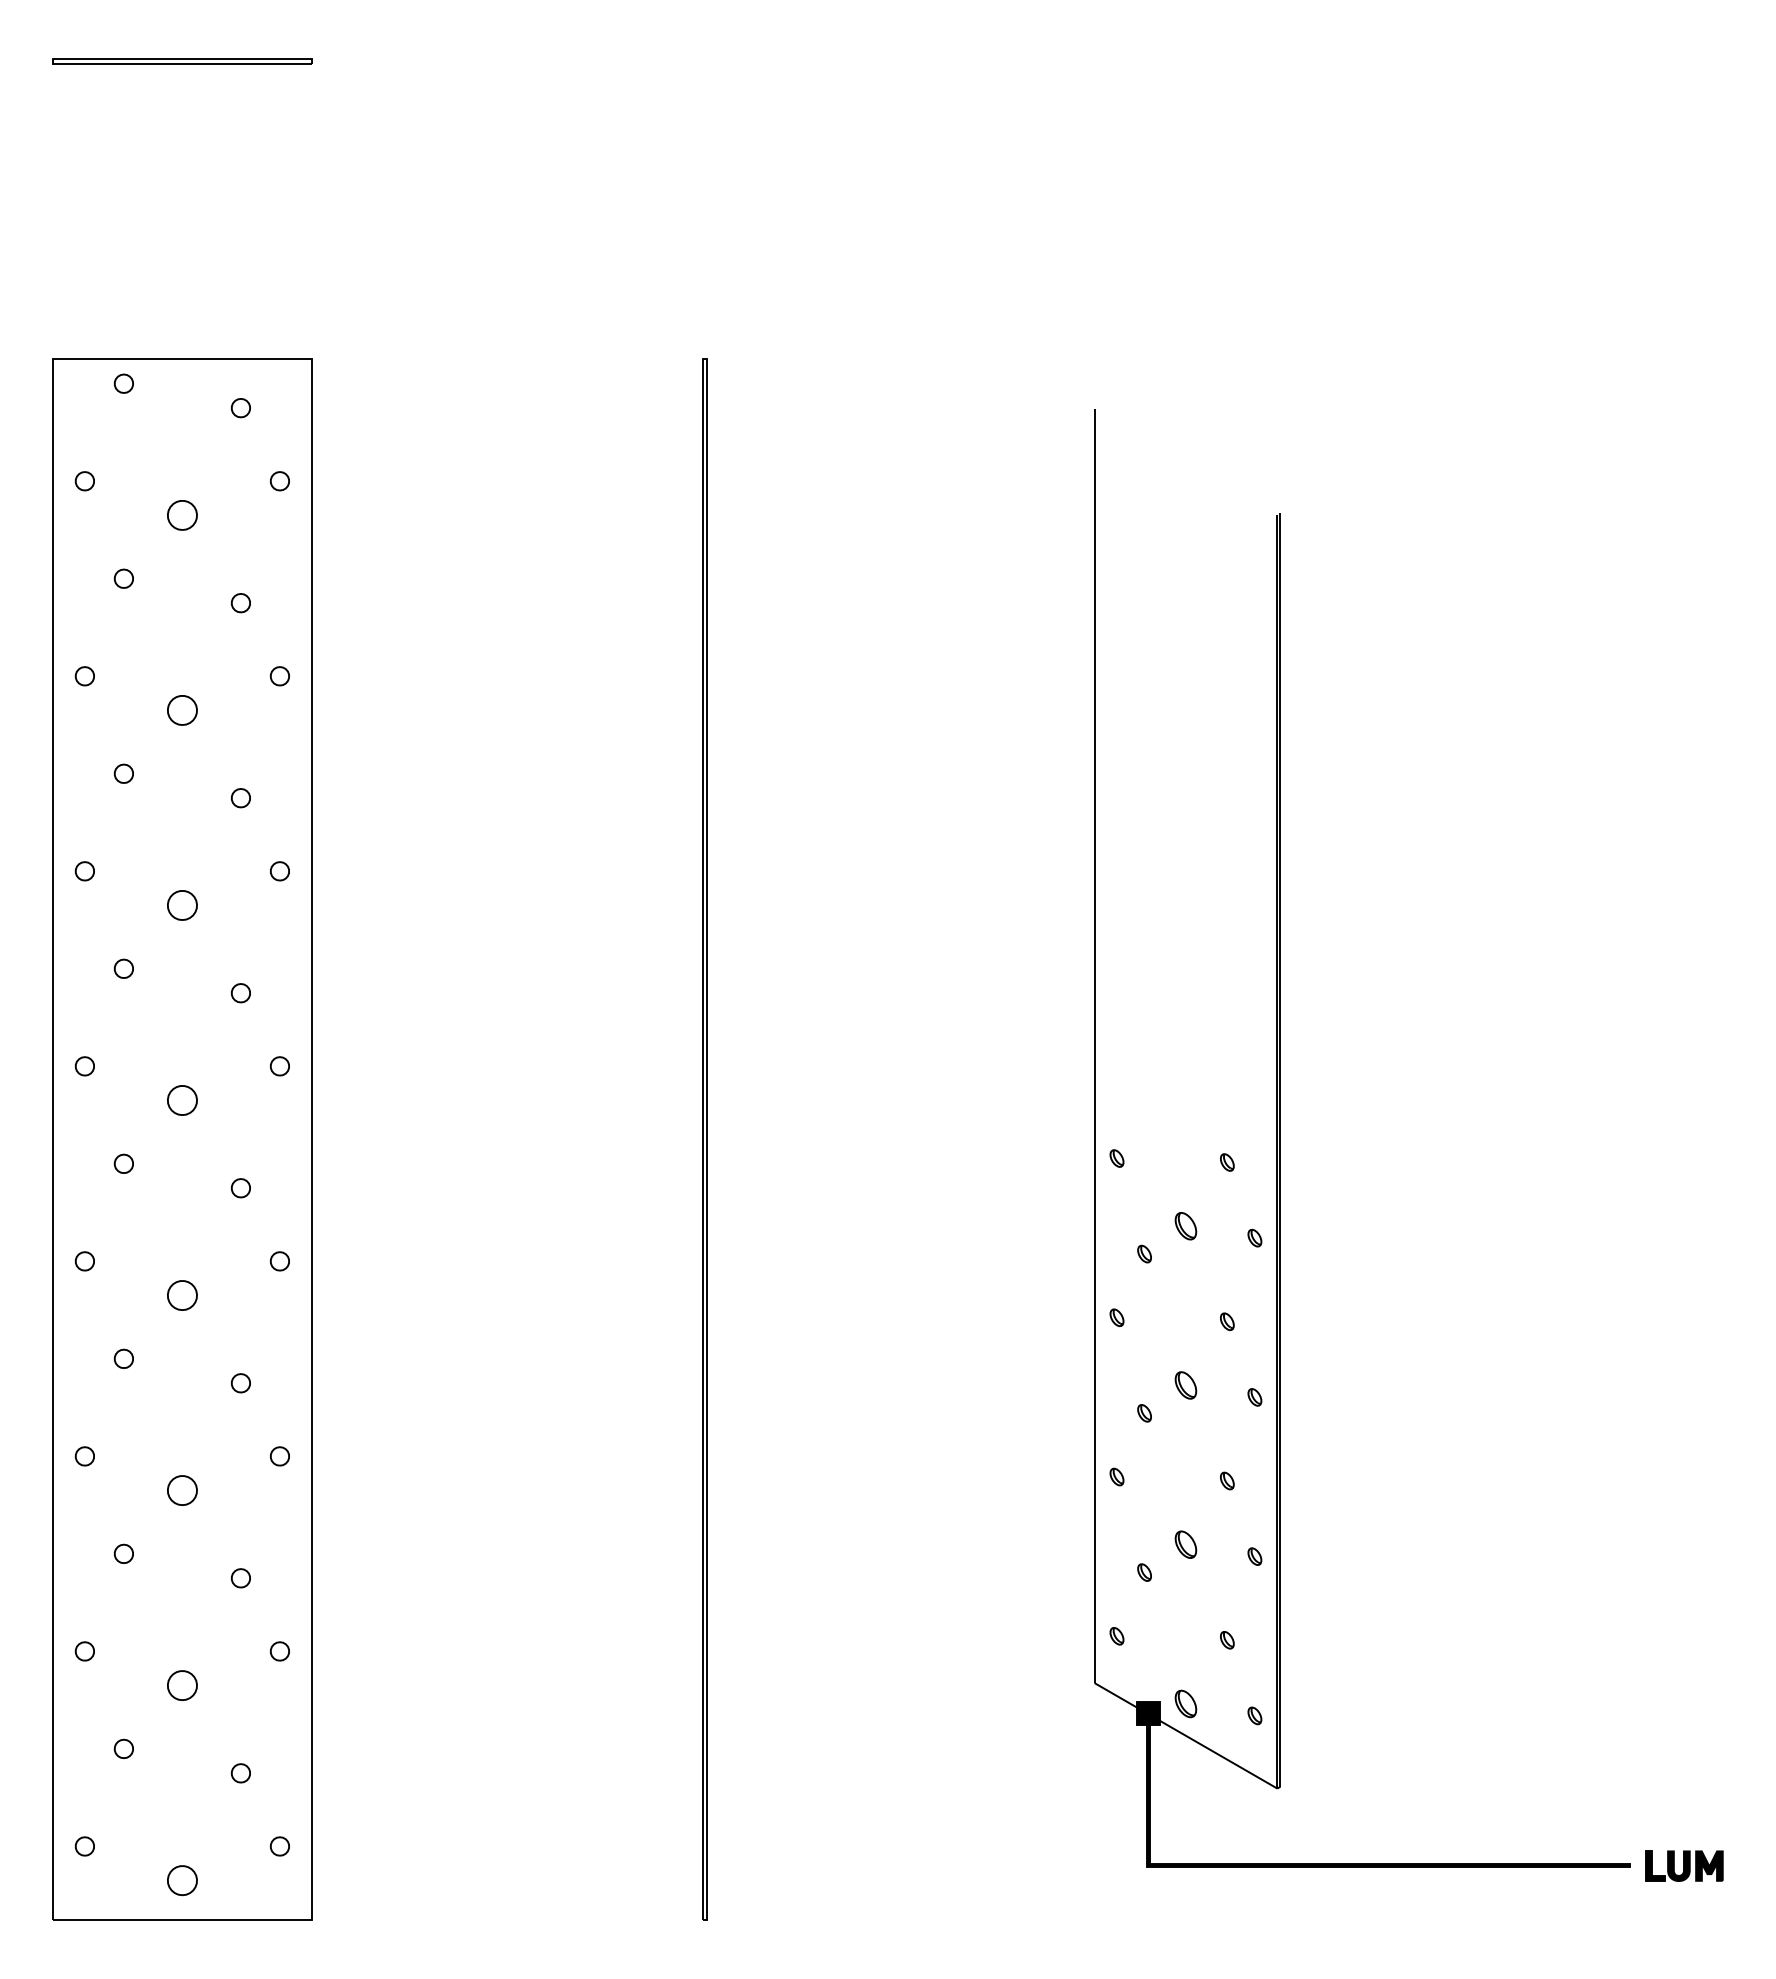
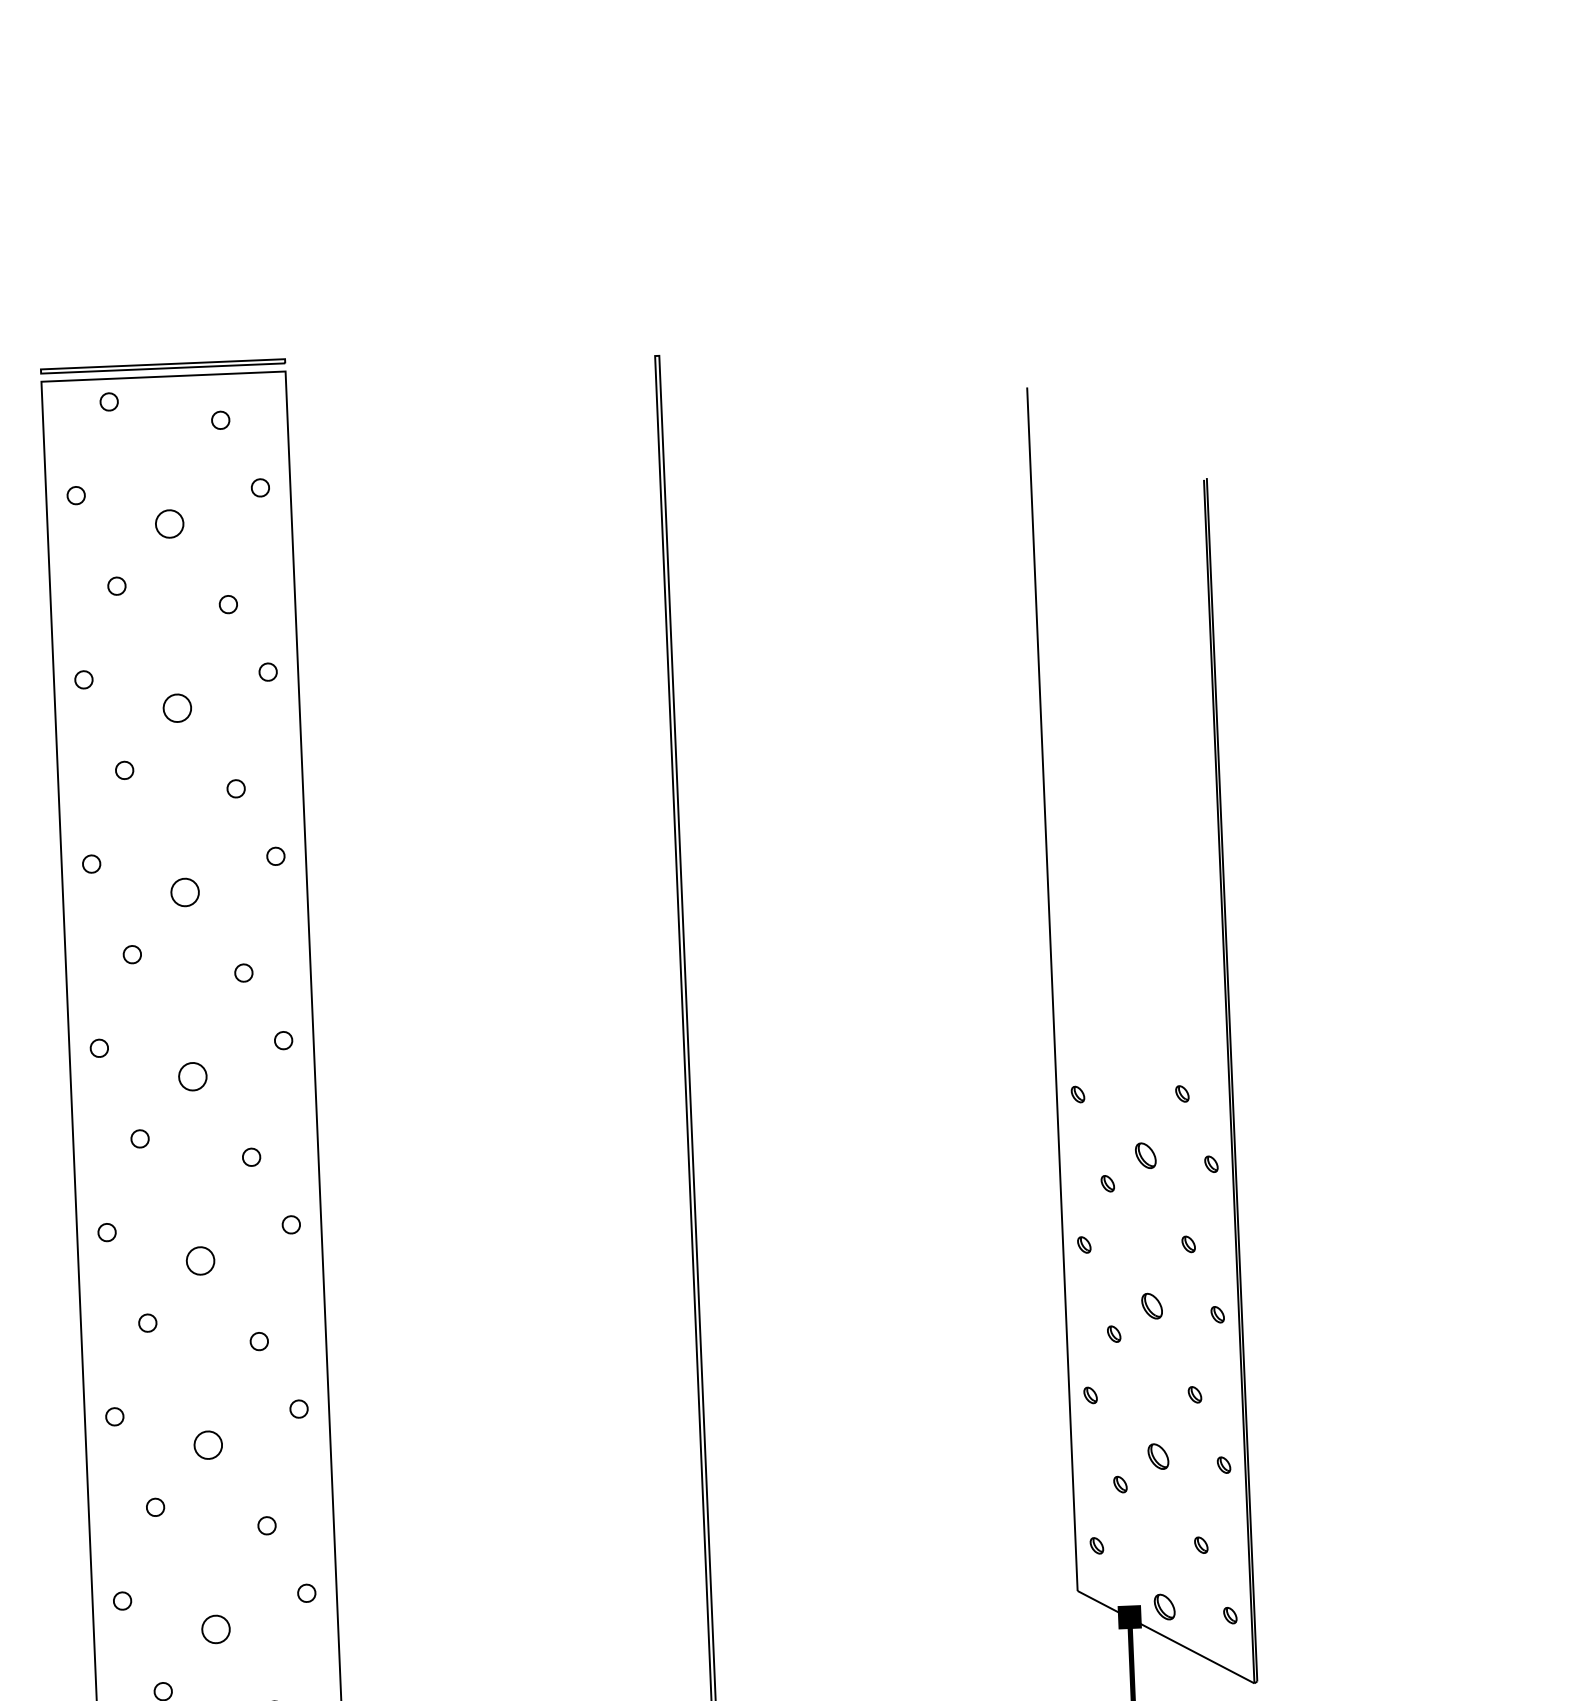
part: (182, 61) -> (163, 366), moved

